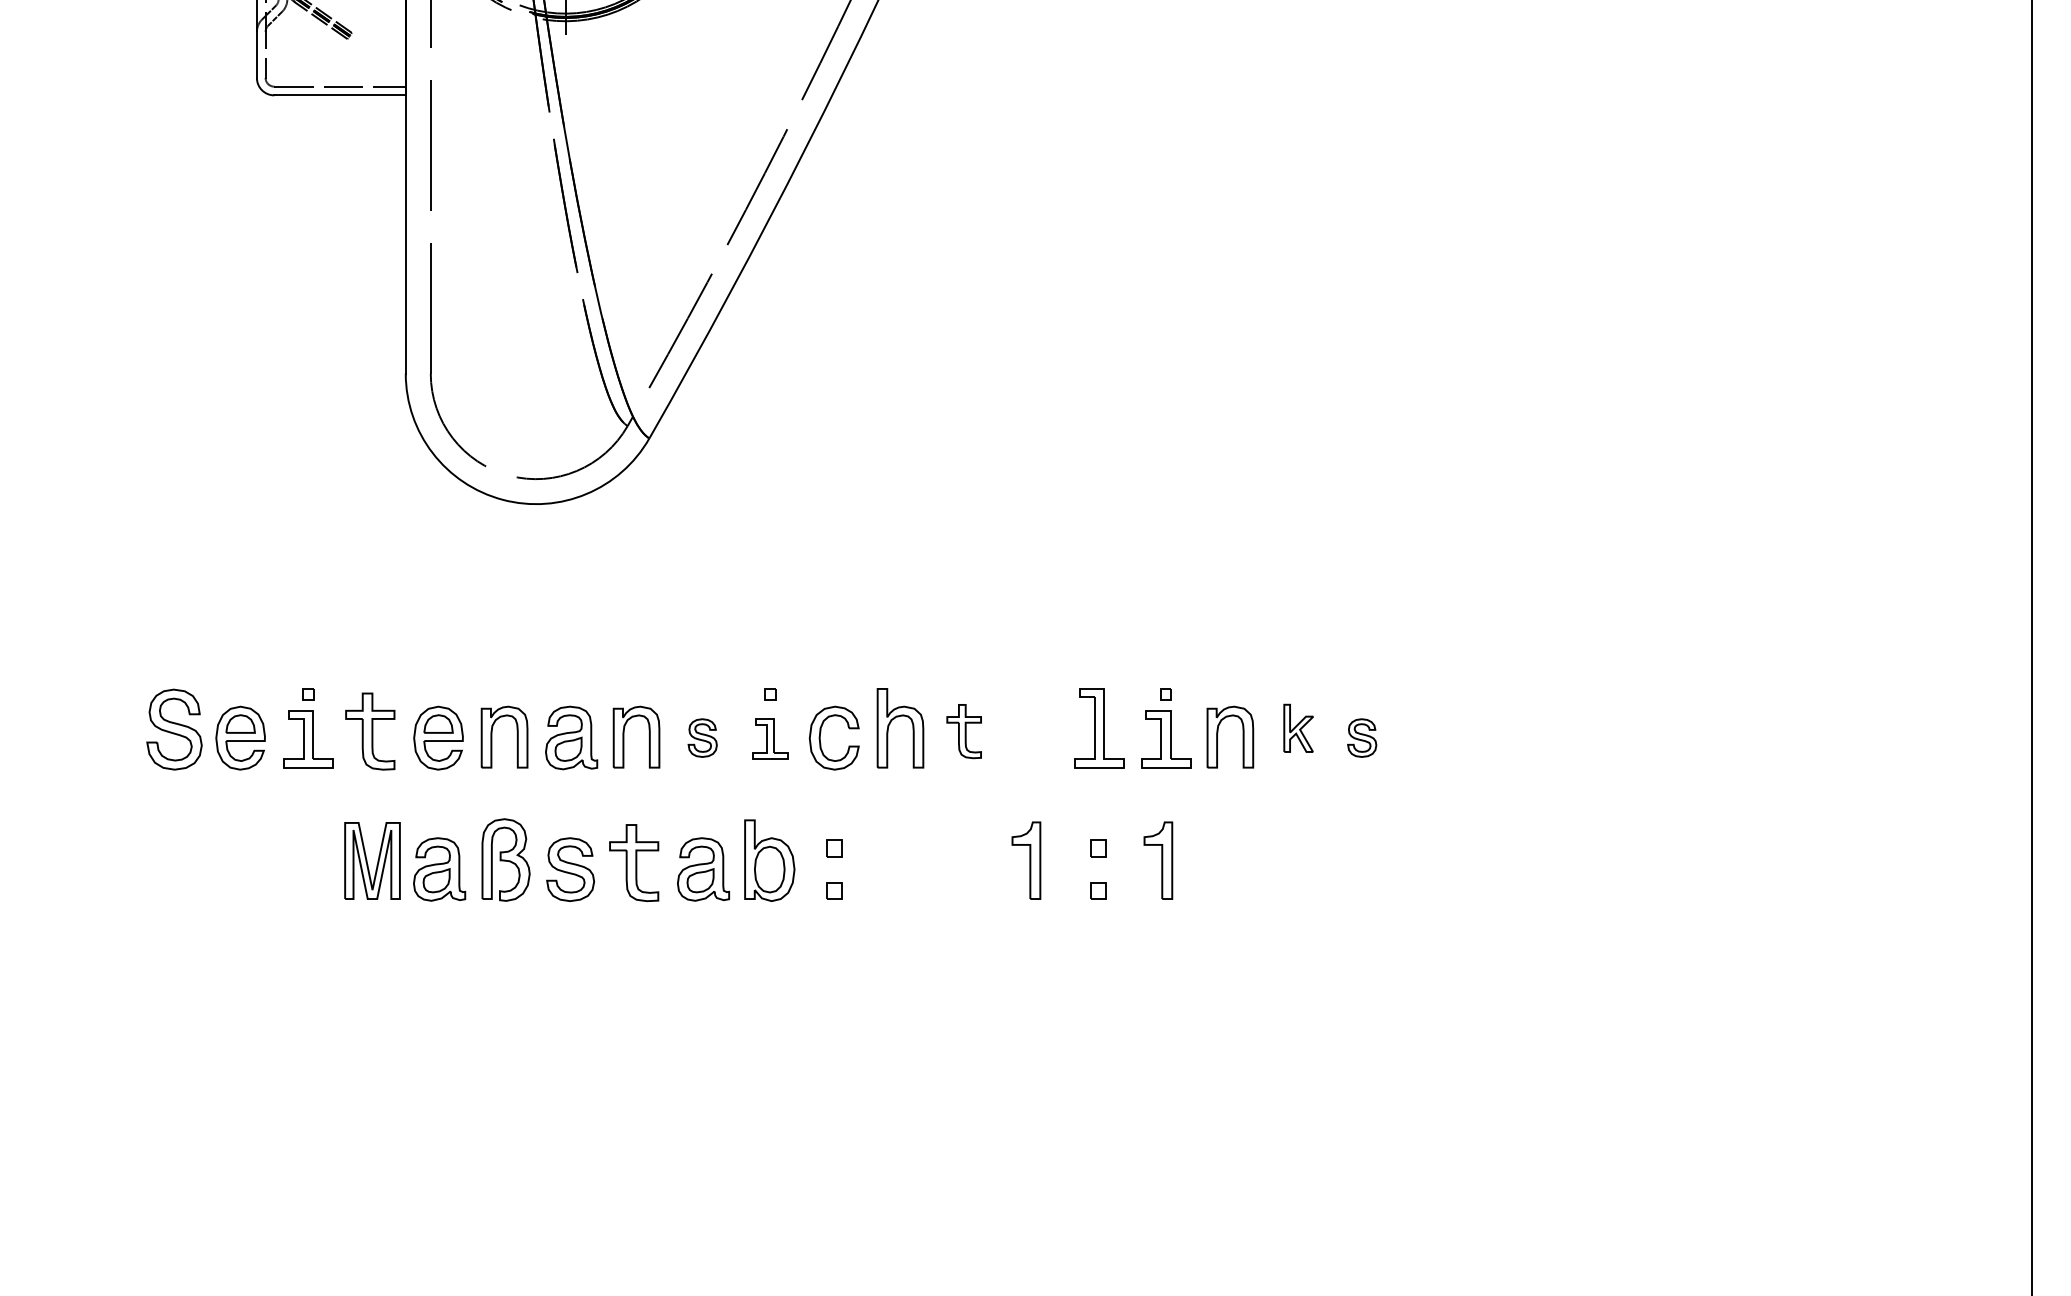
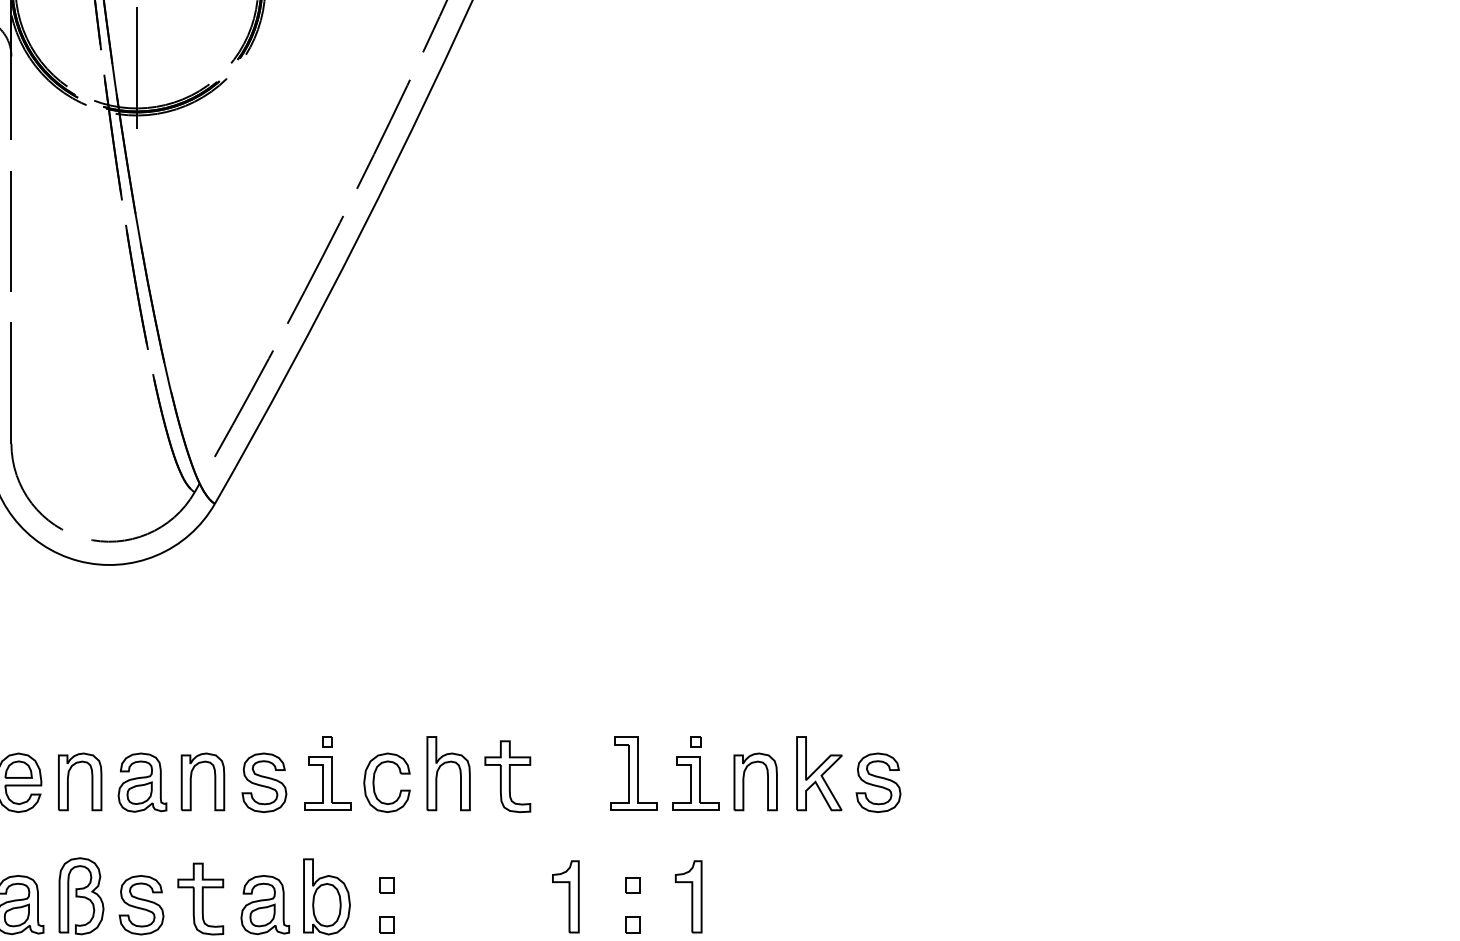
part: (1298, 728) -> (819, 773), size x1.67
part: (964, 731) -> (508, 776), size x1.43
part: (702, 737) -> (264, 782), size x1.67
part: (1361, 737) -> (877, 782), size x1.67
part: (770, 739) -> (327, 784), size x1.43

